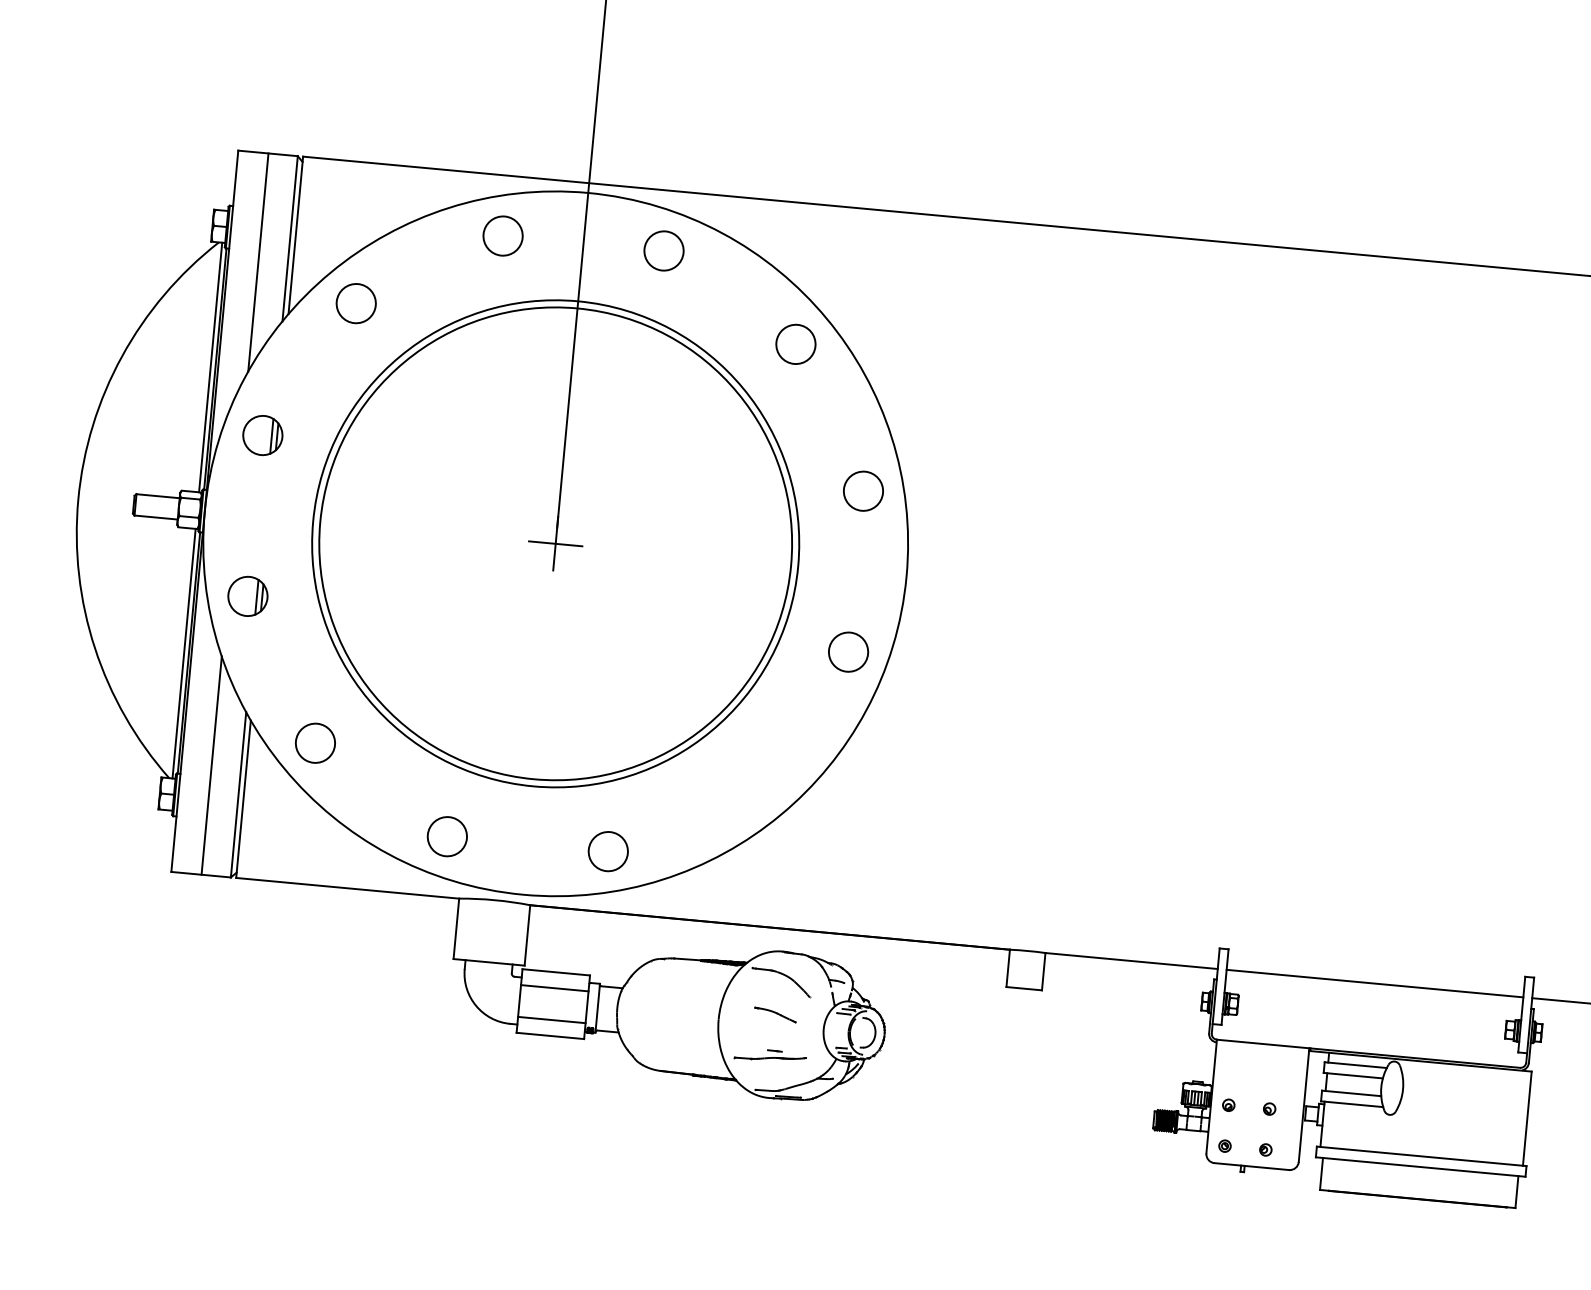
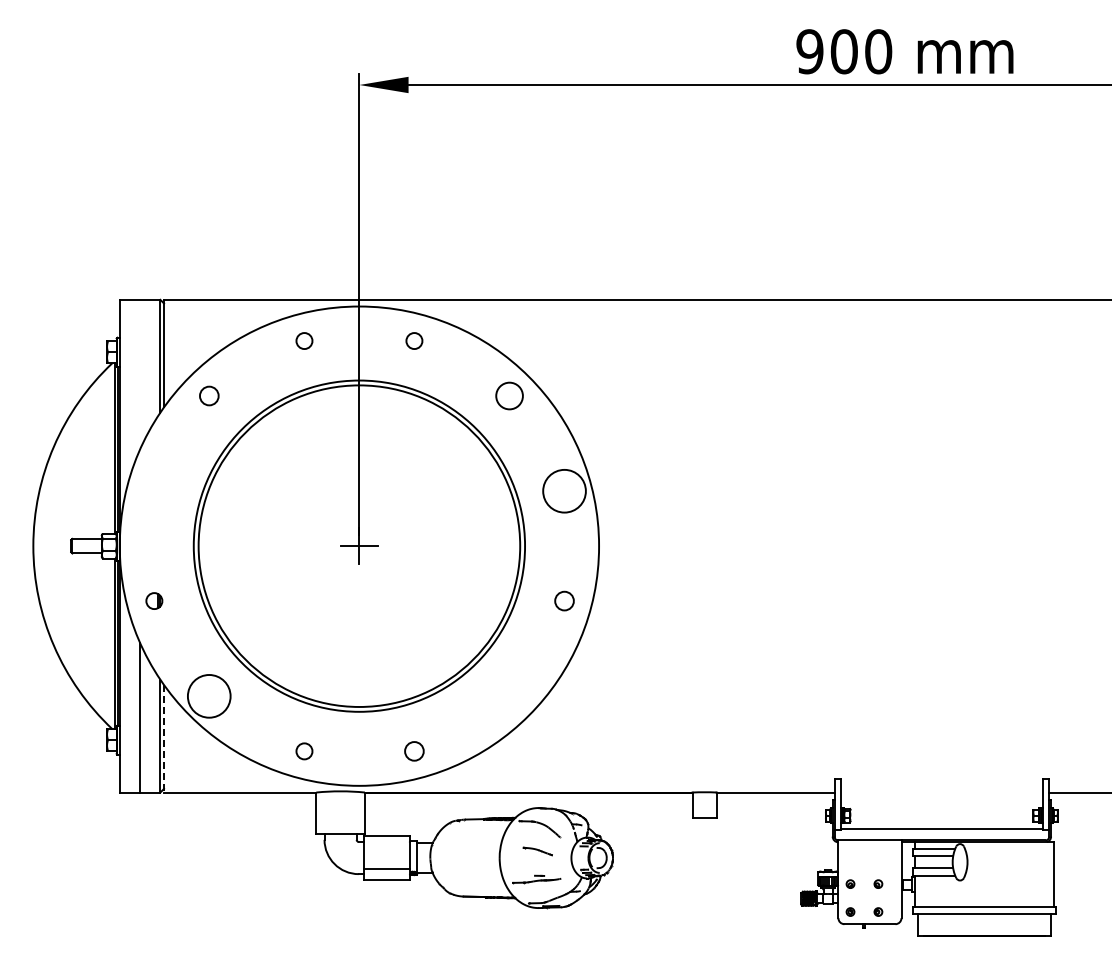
circle: (503, 235) -> (304, 340), size x0.6
circle: (664, 250) -> (414, 340), size x0.6
line: (258, 262) -> (140, 374), removed
circle: (356, 302) -> (209, 395), size x0.7
part: (263, 435) -> (154, 491), removed
circle: (863, 490) -> (564, 490), size x1.6
part: (248, 595) -> (154, 600), size x0.6
circle: (848, 651) -> (564, 600), size x0.7
circle: (314, 743) -> (208, 696), size x1.6
line: (244, 798) -> (164, 738), solid -> dashed
circle: (447, 836) -> (304, 751), size x0.6
circle: (608, 851) -> (414, 751), size x0.7
line: (1374, 983) -> (941, 828), moved
line: (554, 988) -> (386, 847), removed

